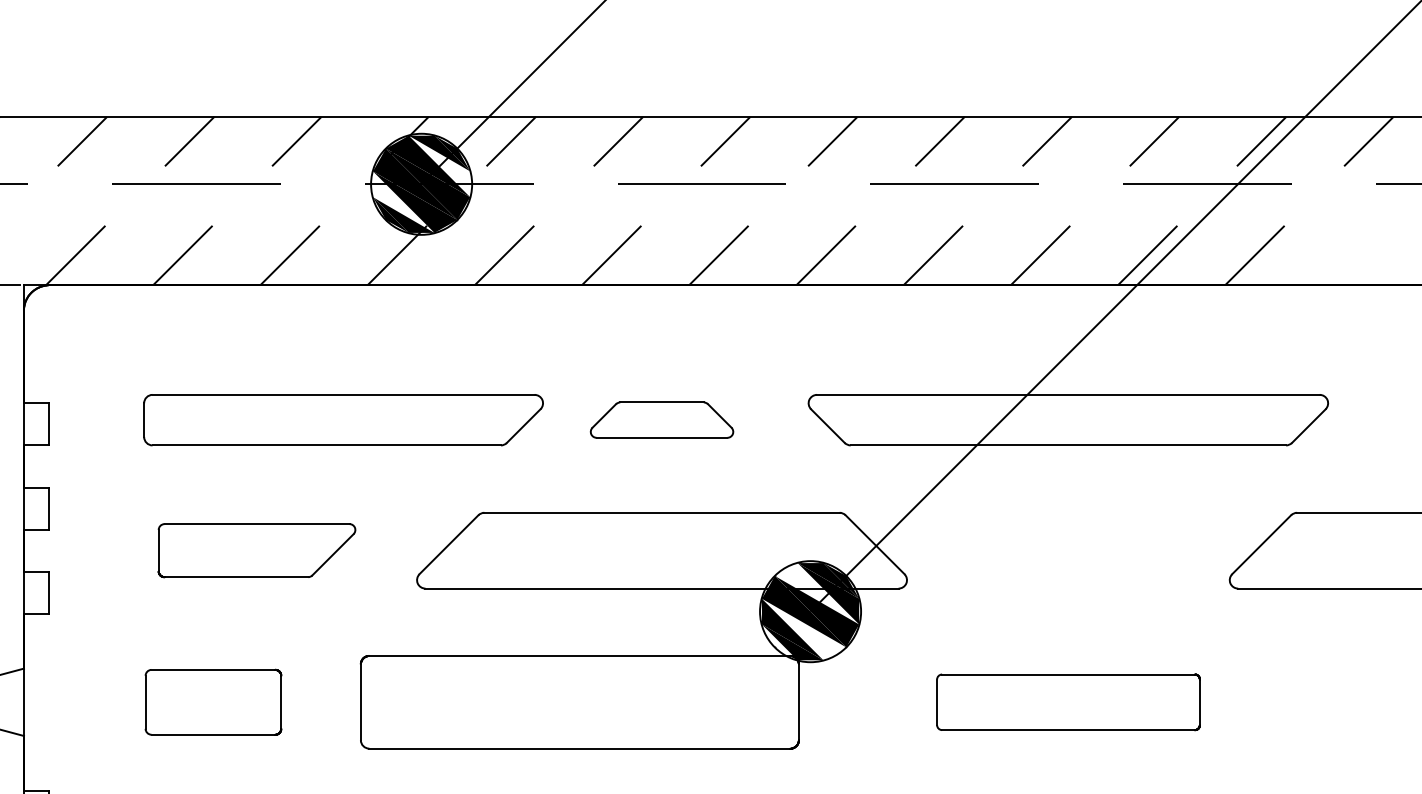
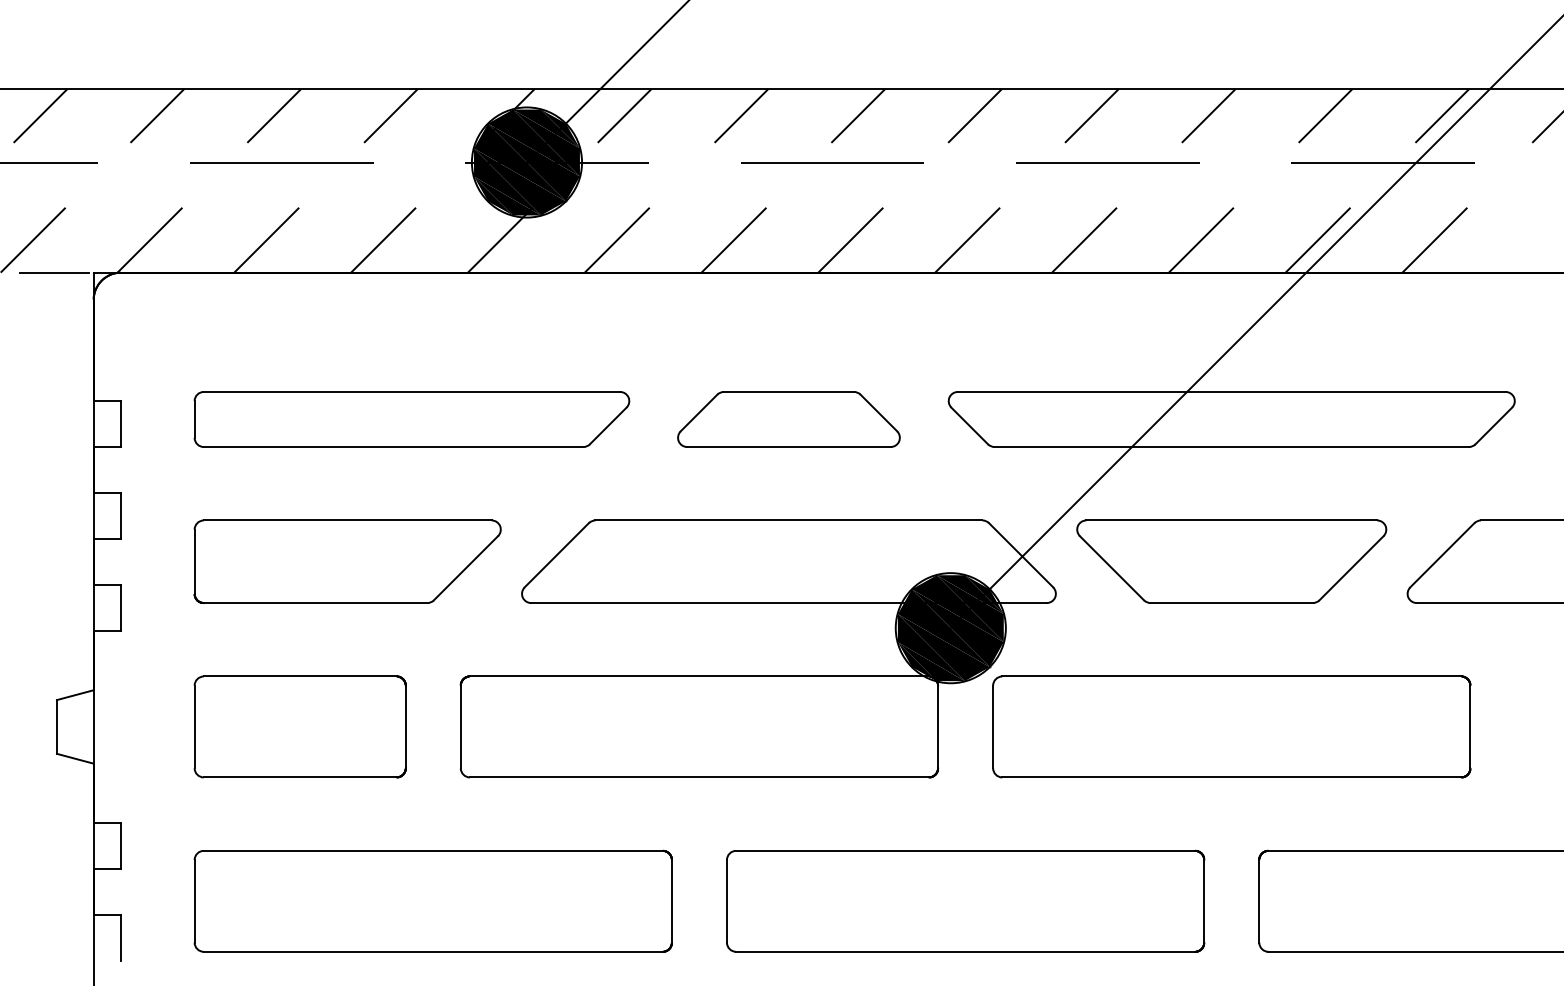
fill: (439, 165) -> (546, 142), added
fill: (403, 201) -> (507, 181), added
part: (343, 420) -> (411, 419), moved
part: (661, 420) -> (788, 419), size x1.43
part: (256, 550) -> (347, 561), size x1.43
part: (1068, 550) -> (1231, 561), added
fill: (816, 593) -> (957, 608), added
fill: (803, 629) -> (943, 647), added
fill: (779, 642) -> (916, 661), added
part: (212, 701) -> (299, 726), size x1.43
part: (1068, 701) -> (1231, 726), size x1.67

